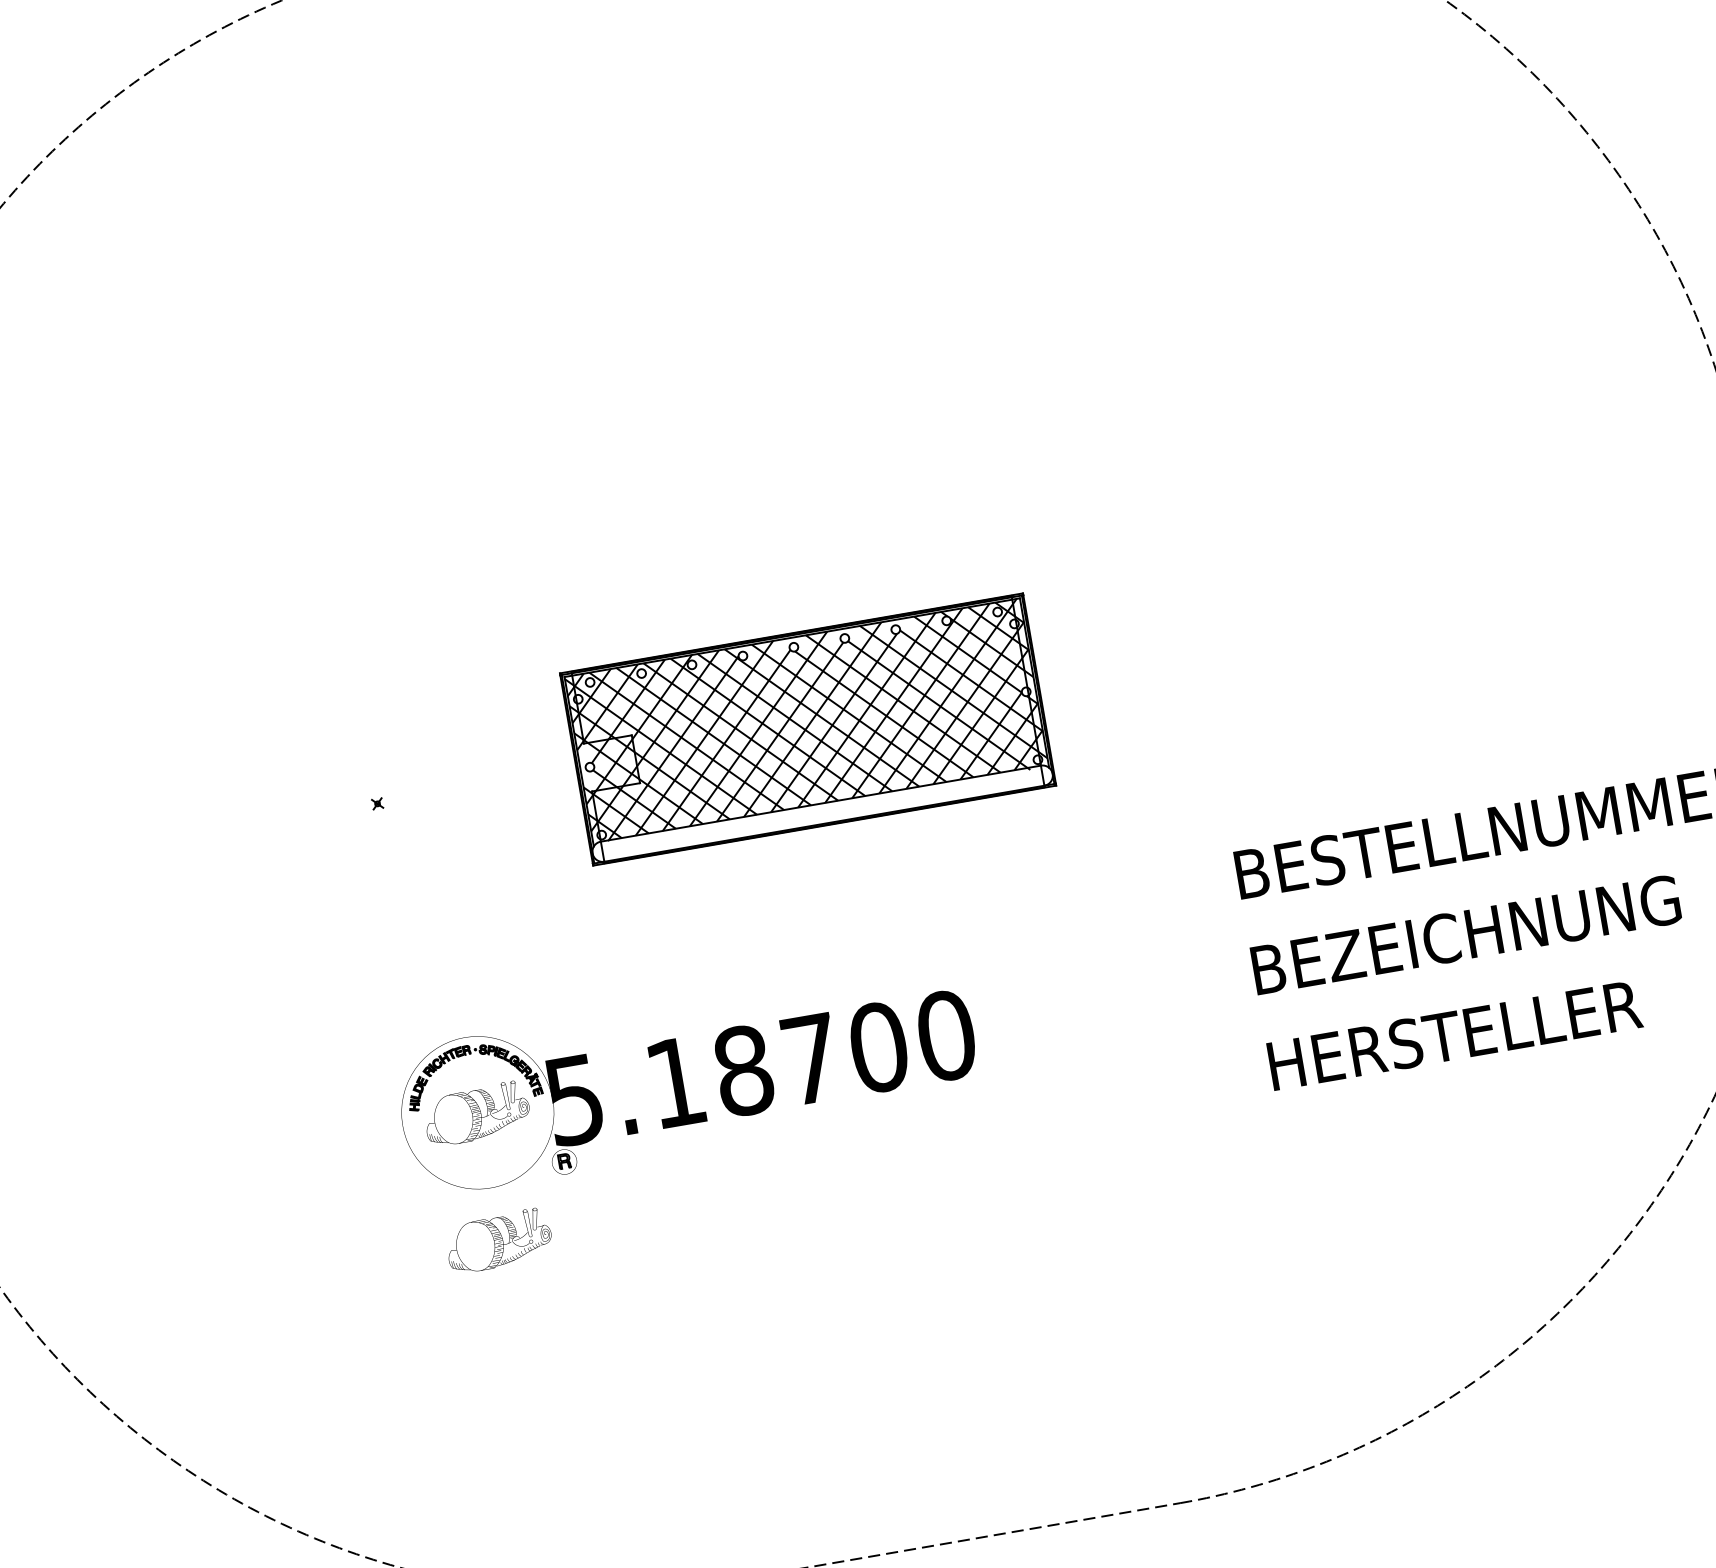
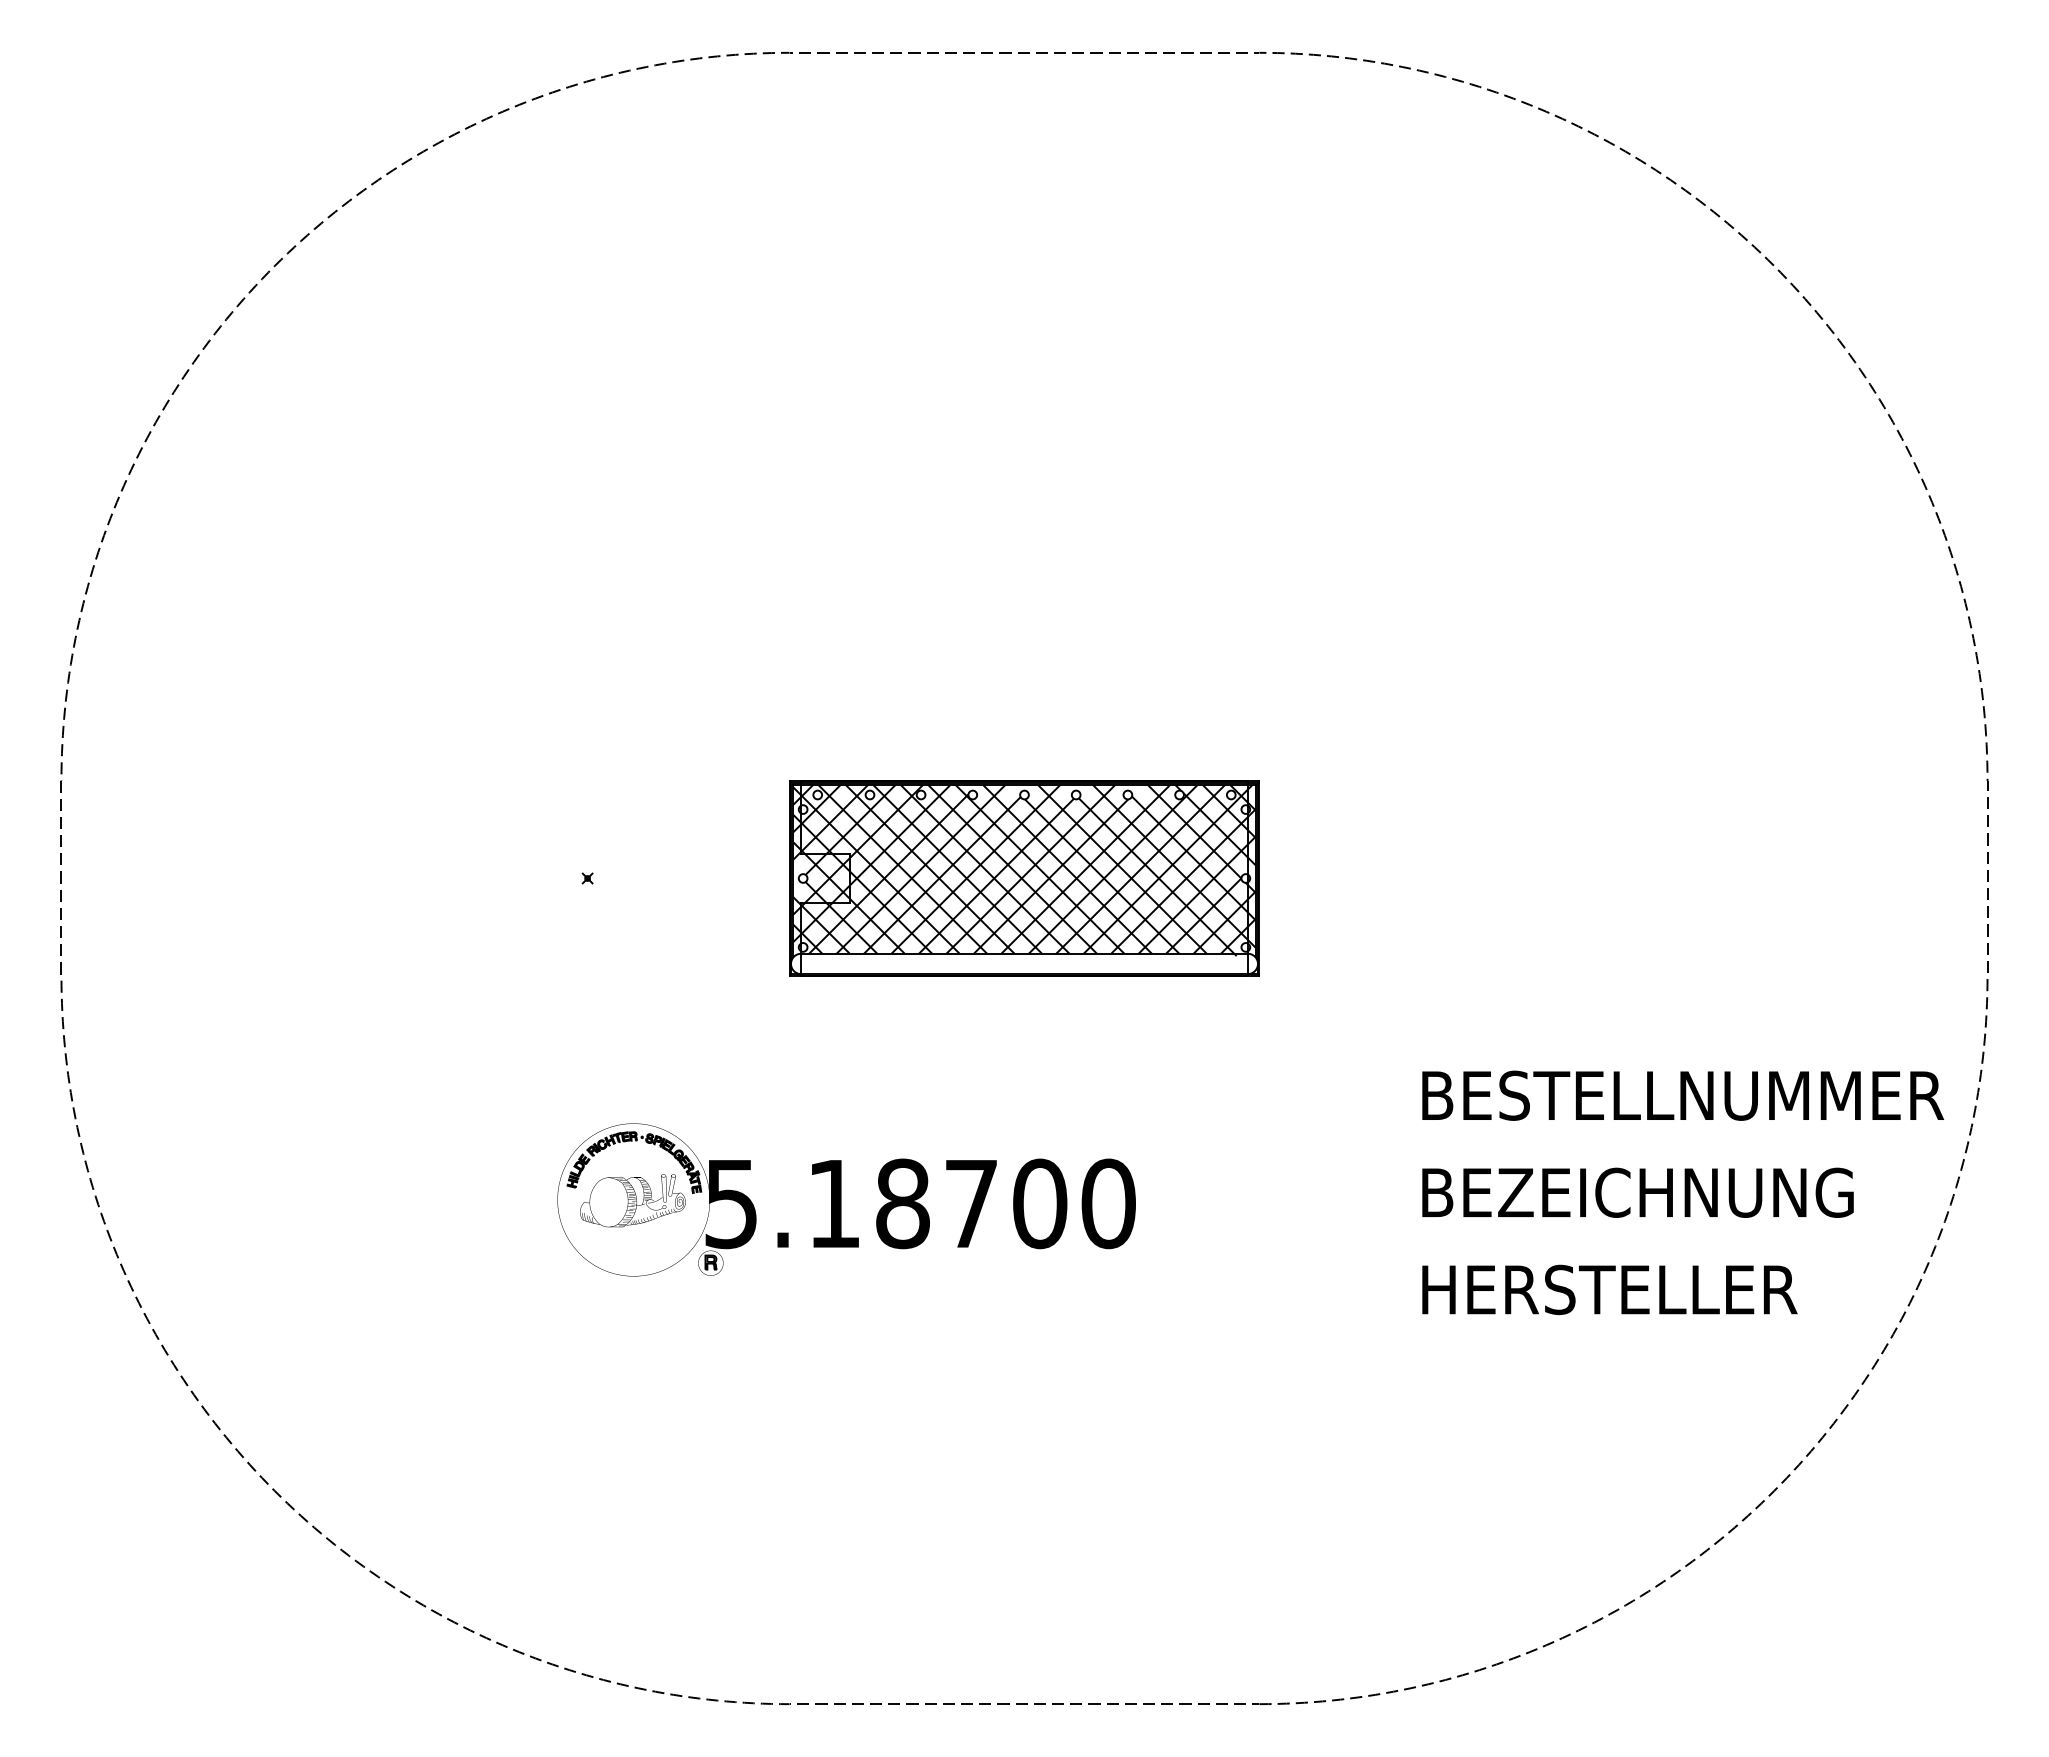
part: (498, 1240) -> (632, 1329), removed

